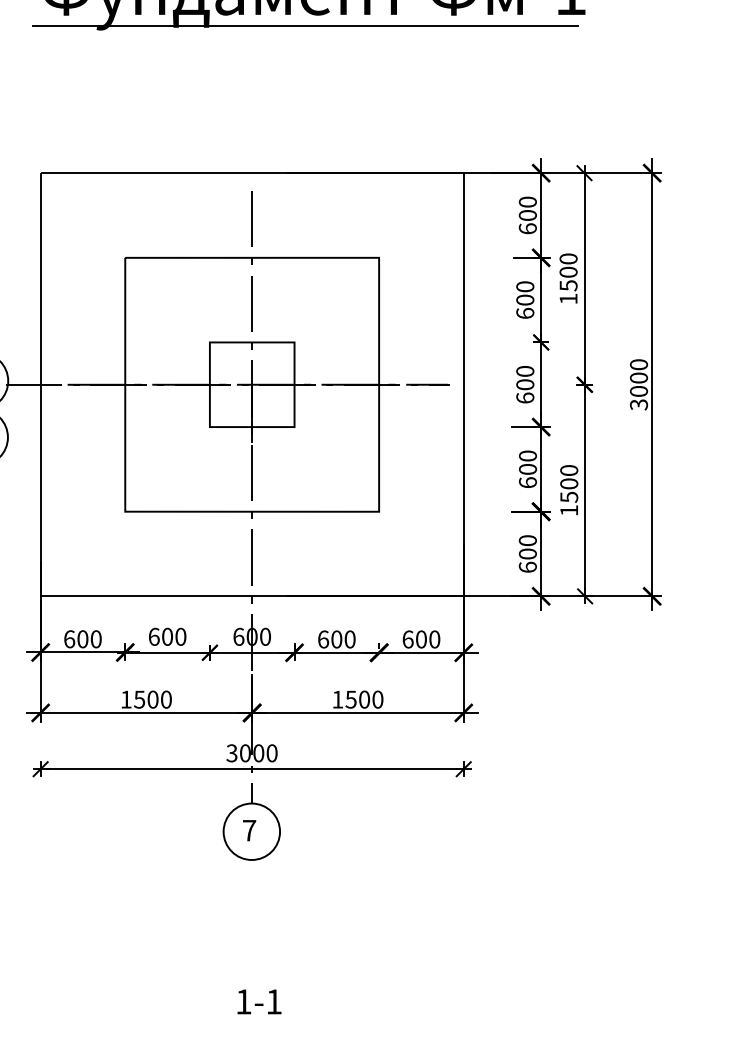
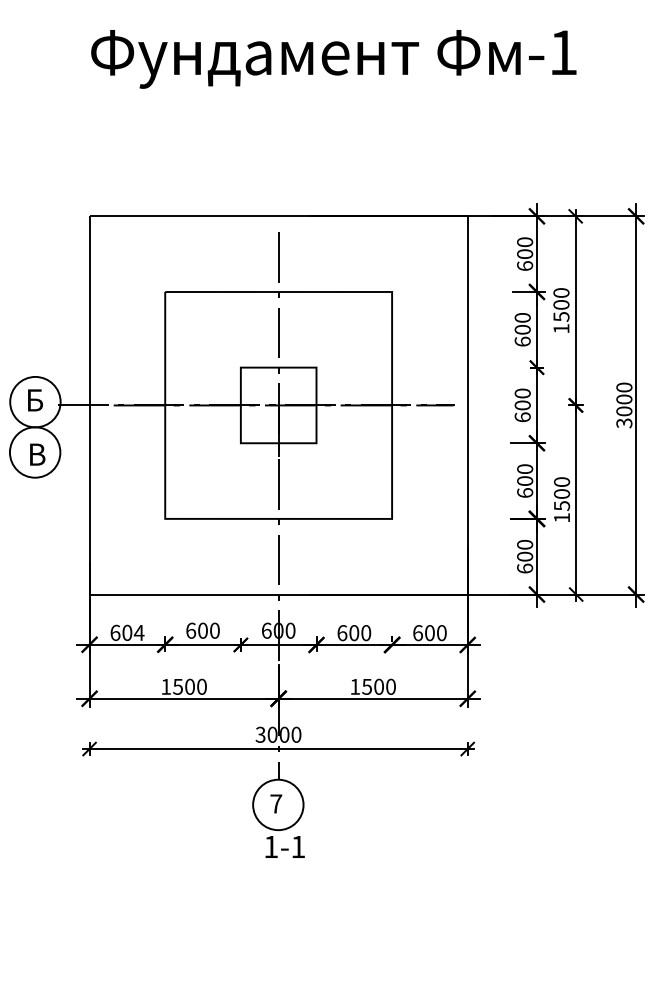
line: (304, 25) -> (325, 84), removed
text: (95, 638) -> (138, 632), 600 -> 604
text: (258, 1001) -> (284, 846), moved

